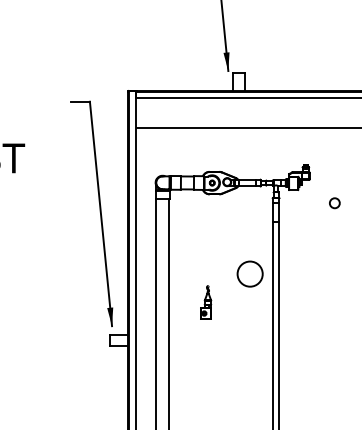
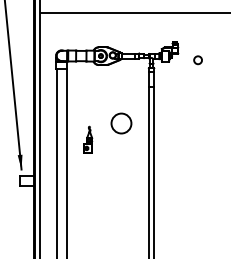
circle: (334, 203) -> (197, 60), moved
circle: (249, 273) -> (120, 123), moved
part: (206, 302) -> (88, 139), moved

